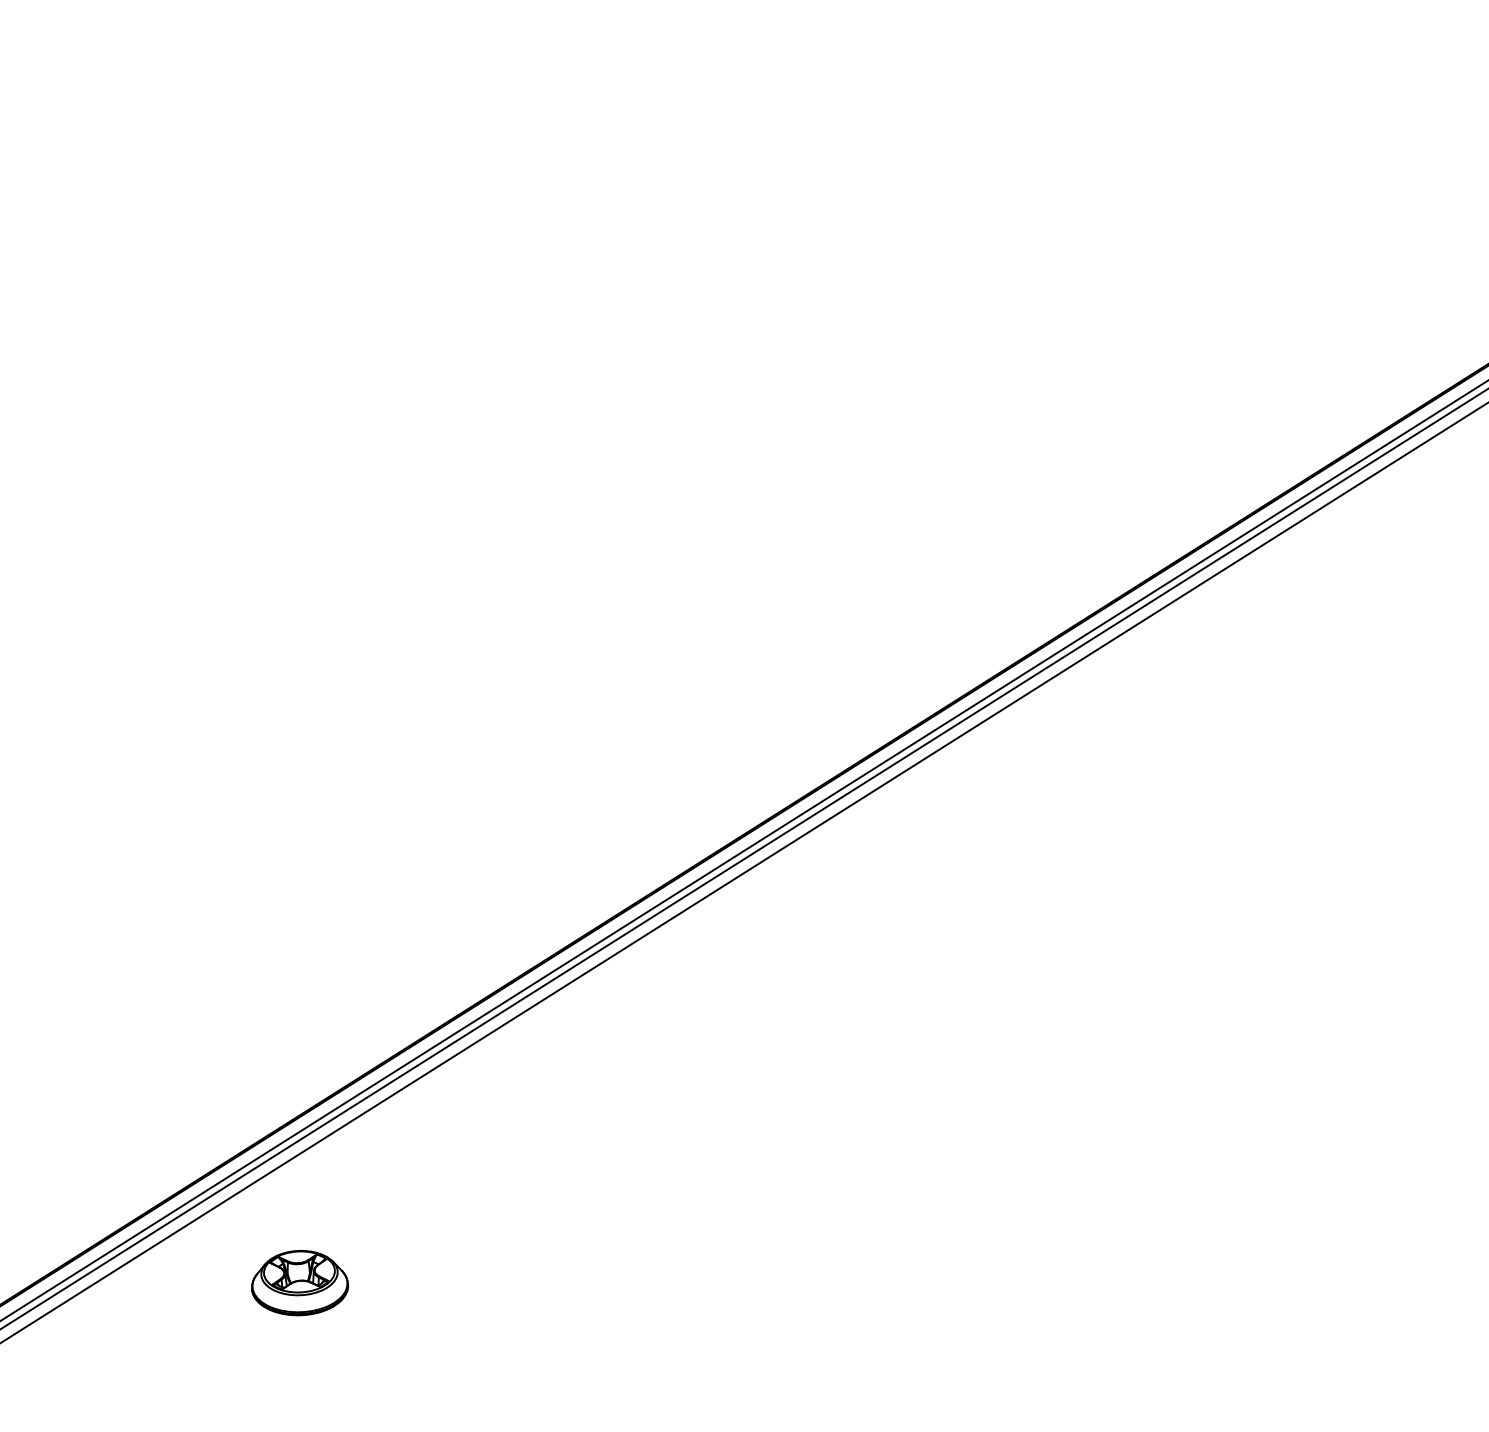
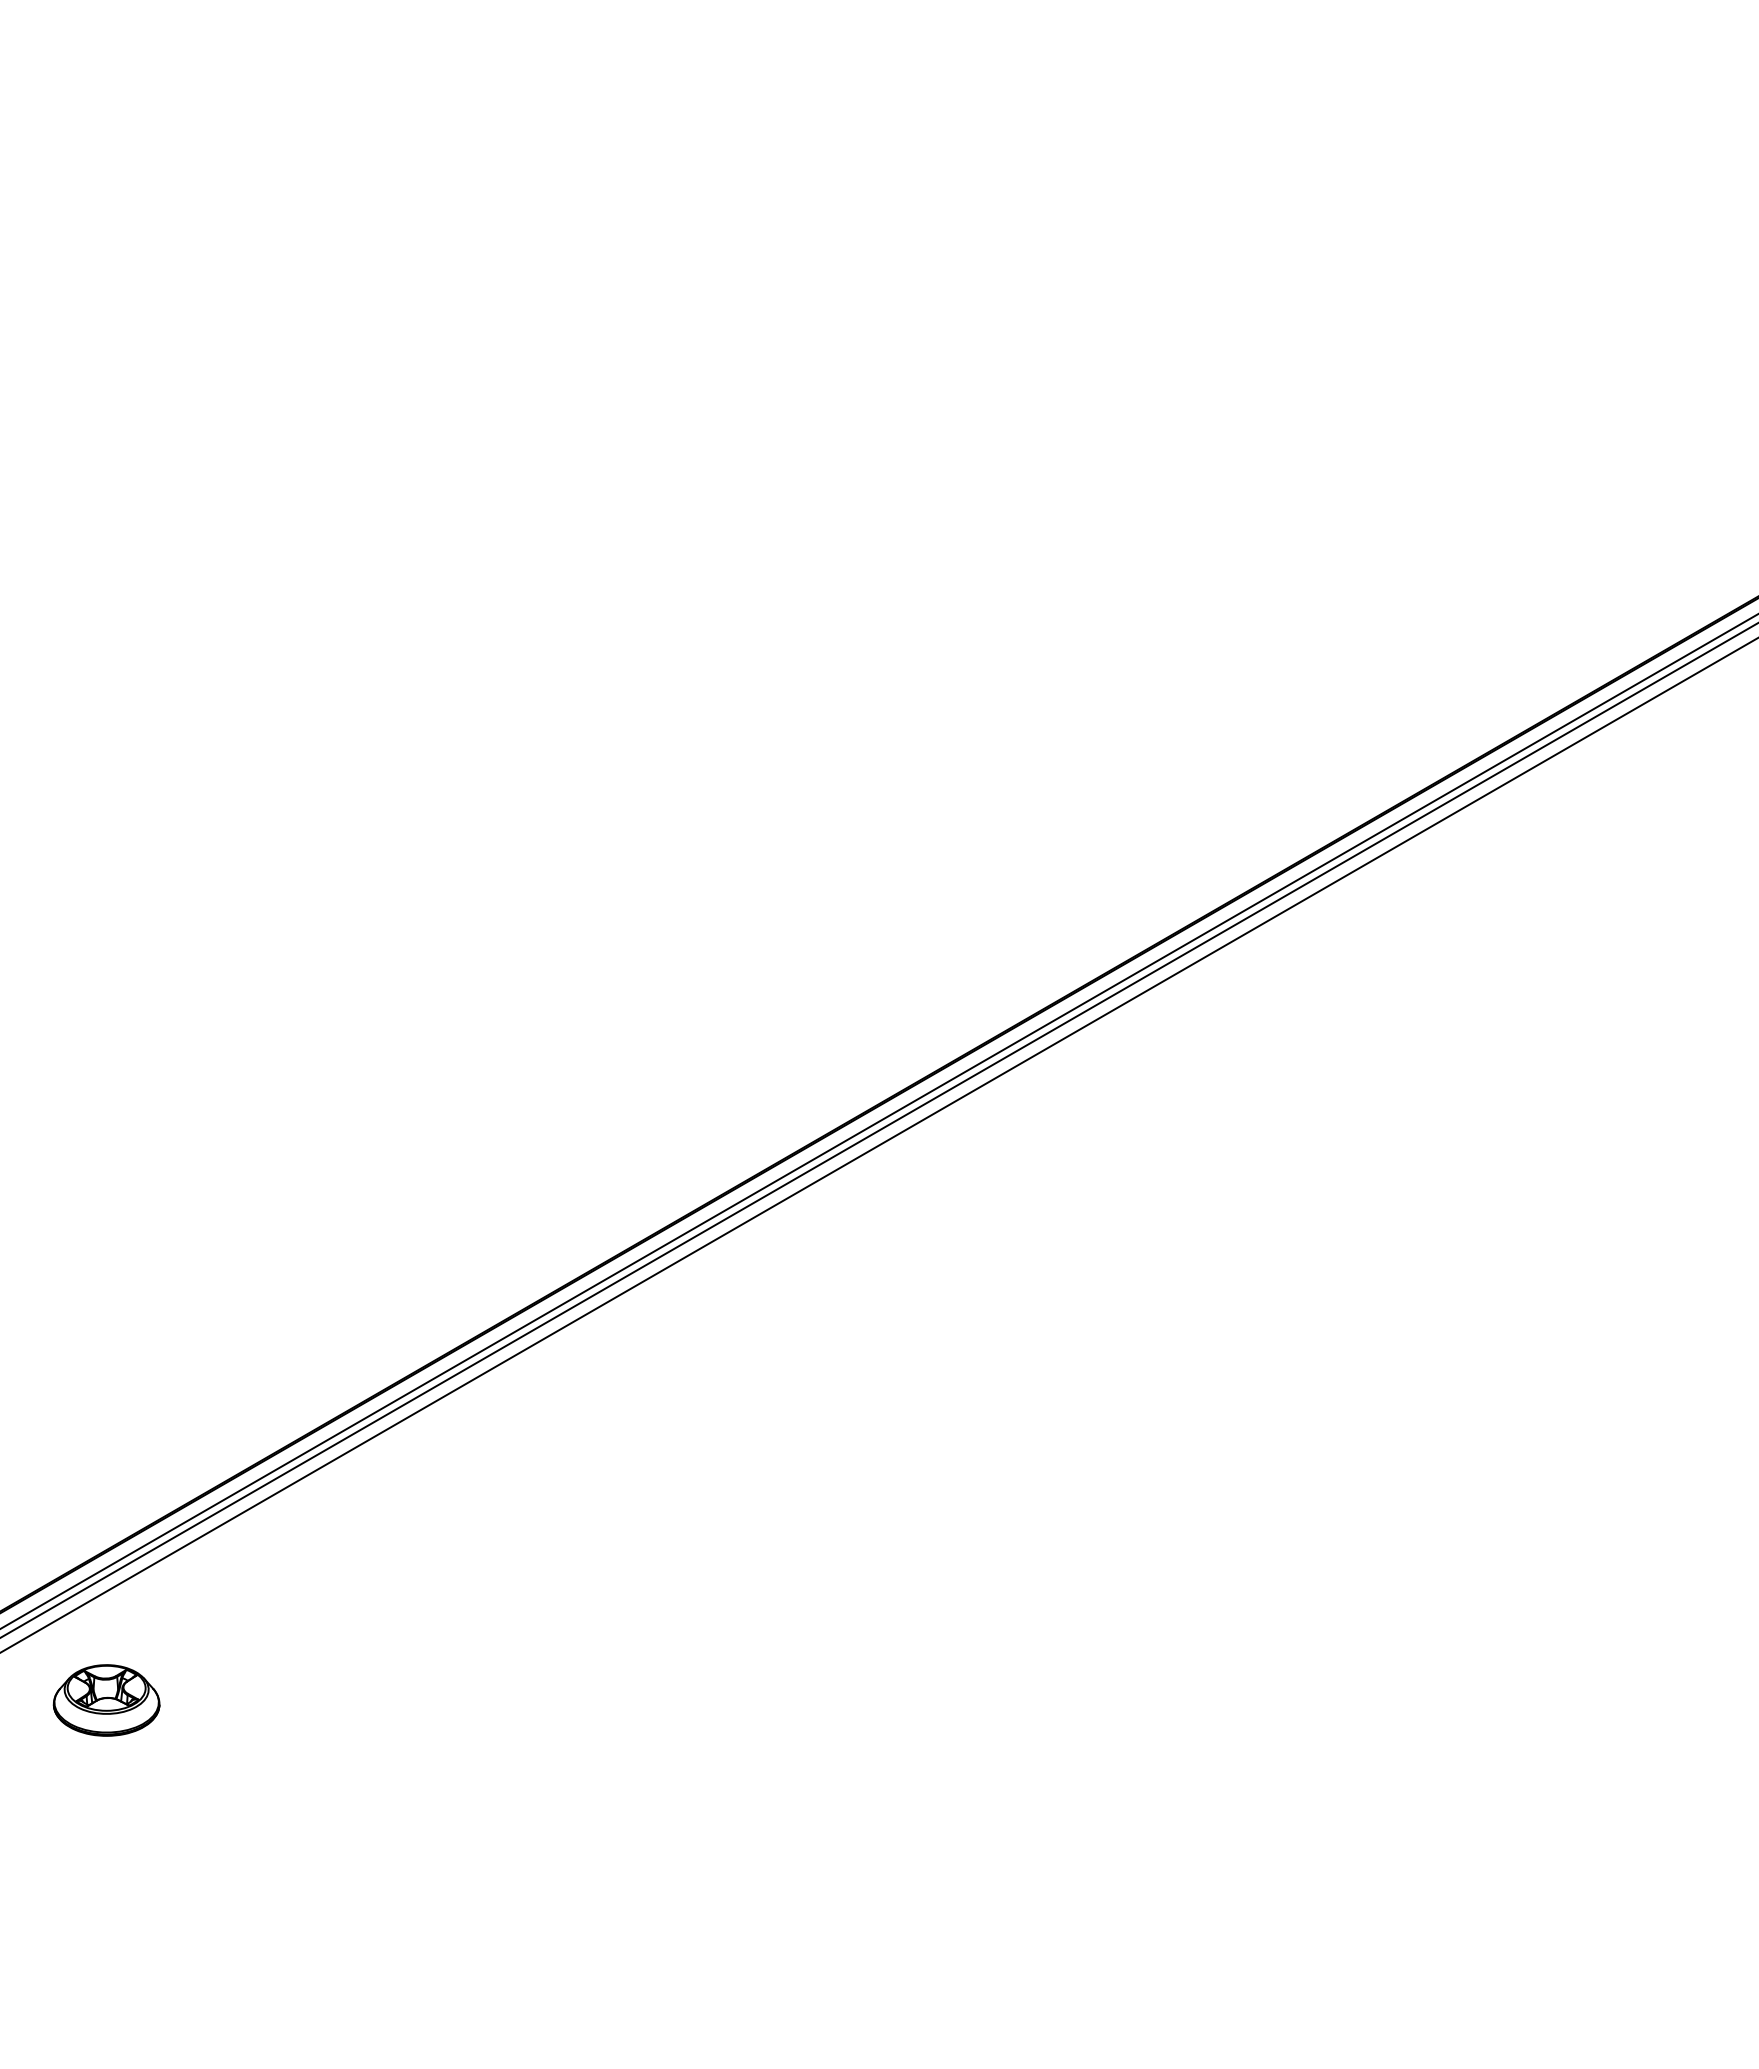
part: (299, 1283) -> (106, 1700), moved

